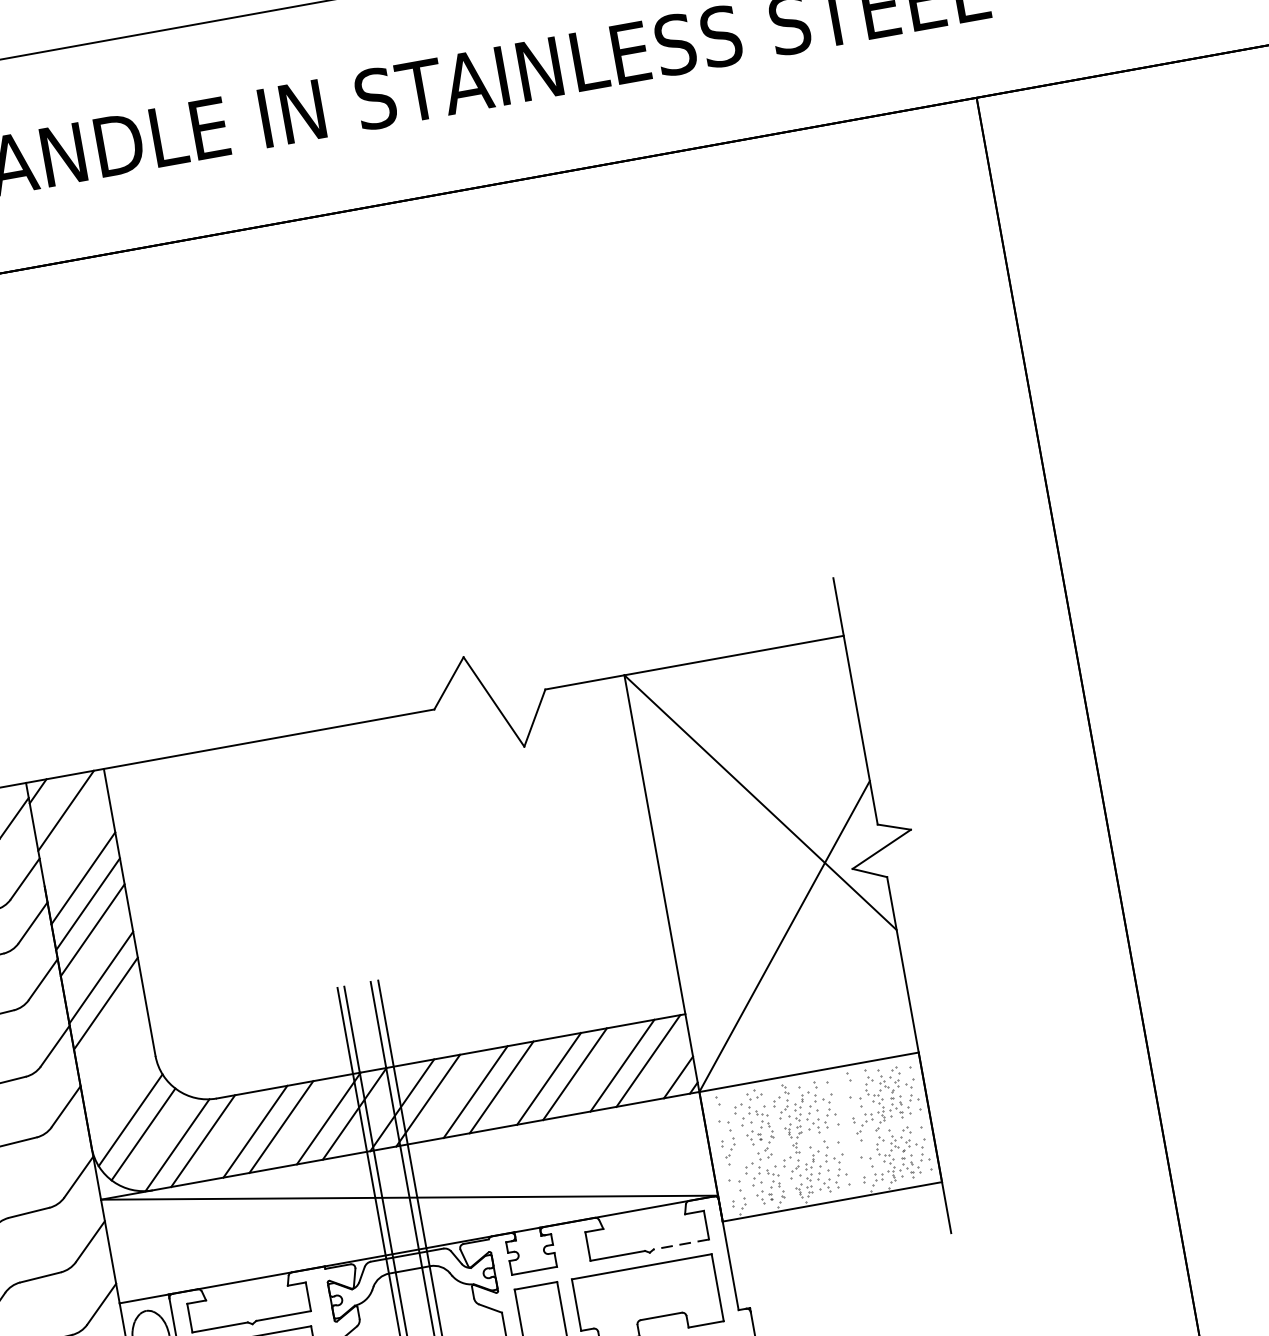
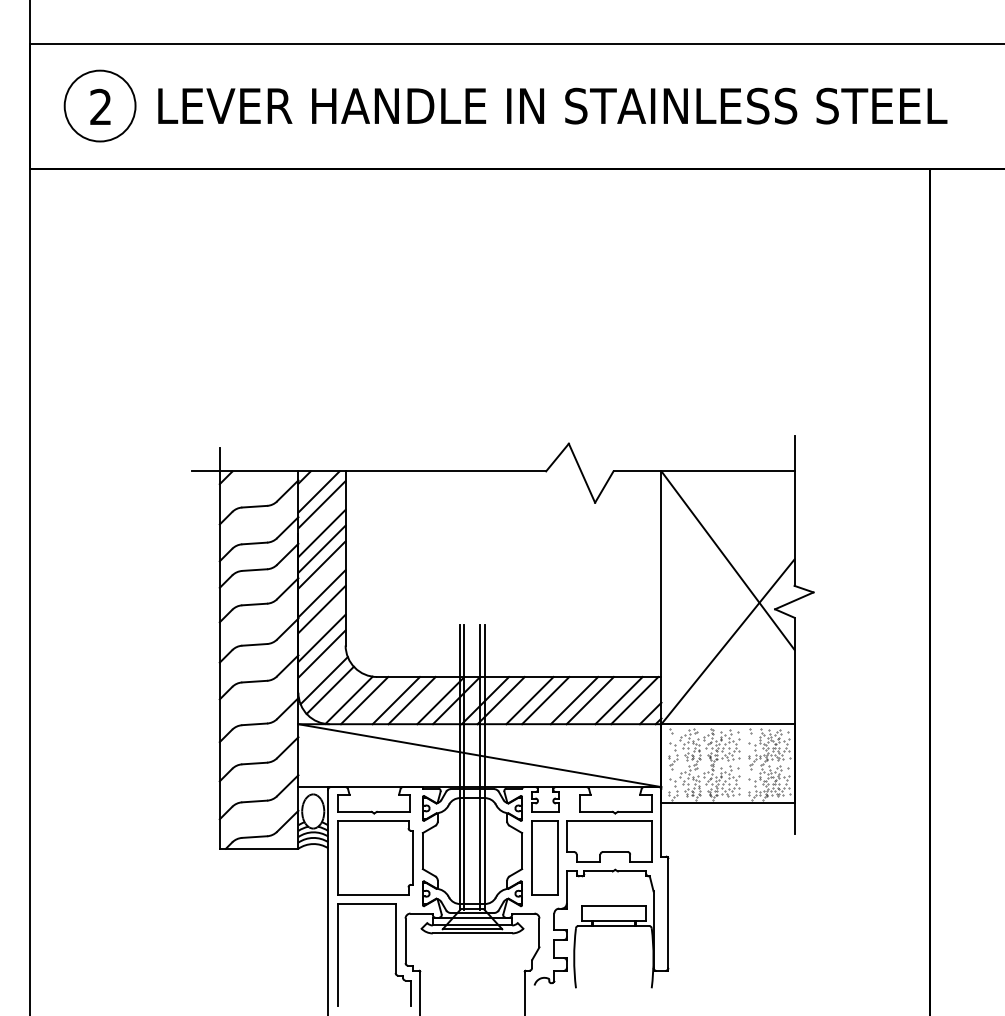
line: (73, 830) -> (321, 504), added
line: (113, 1049) -> (321, 637), added
line: (118, 1076) -> (321, 653), added
line: (680, 1243) -> (634, 811), dashed -> solid

